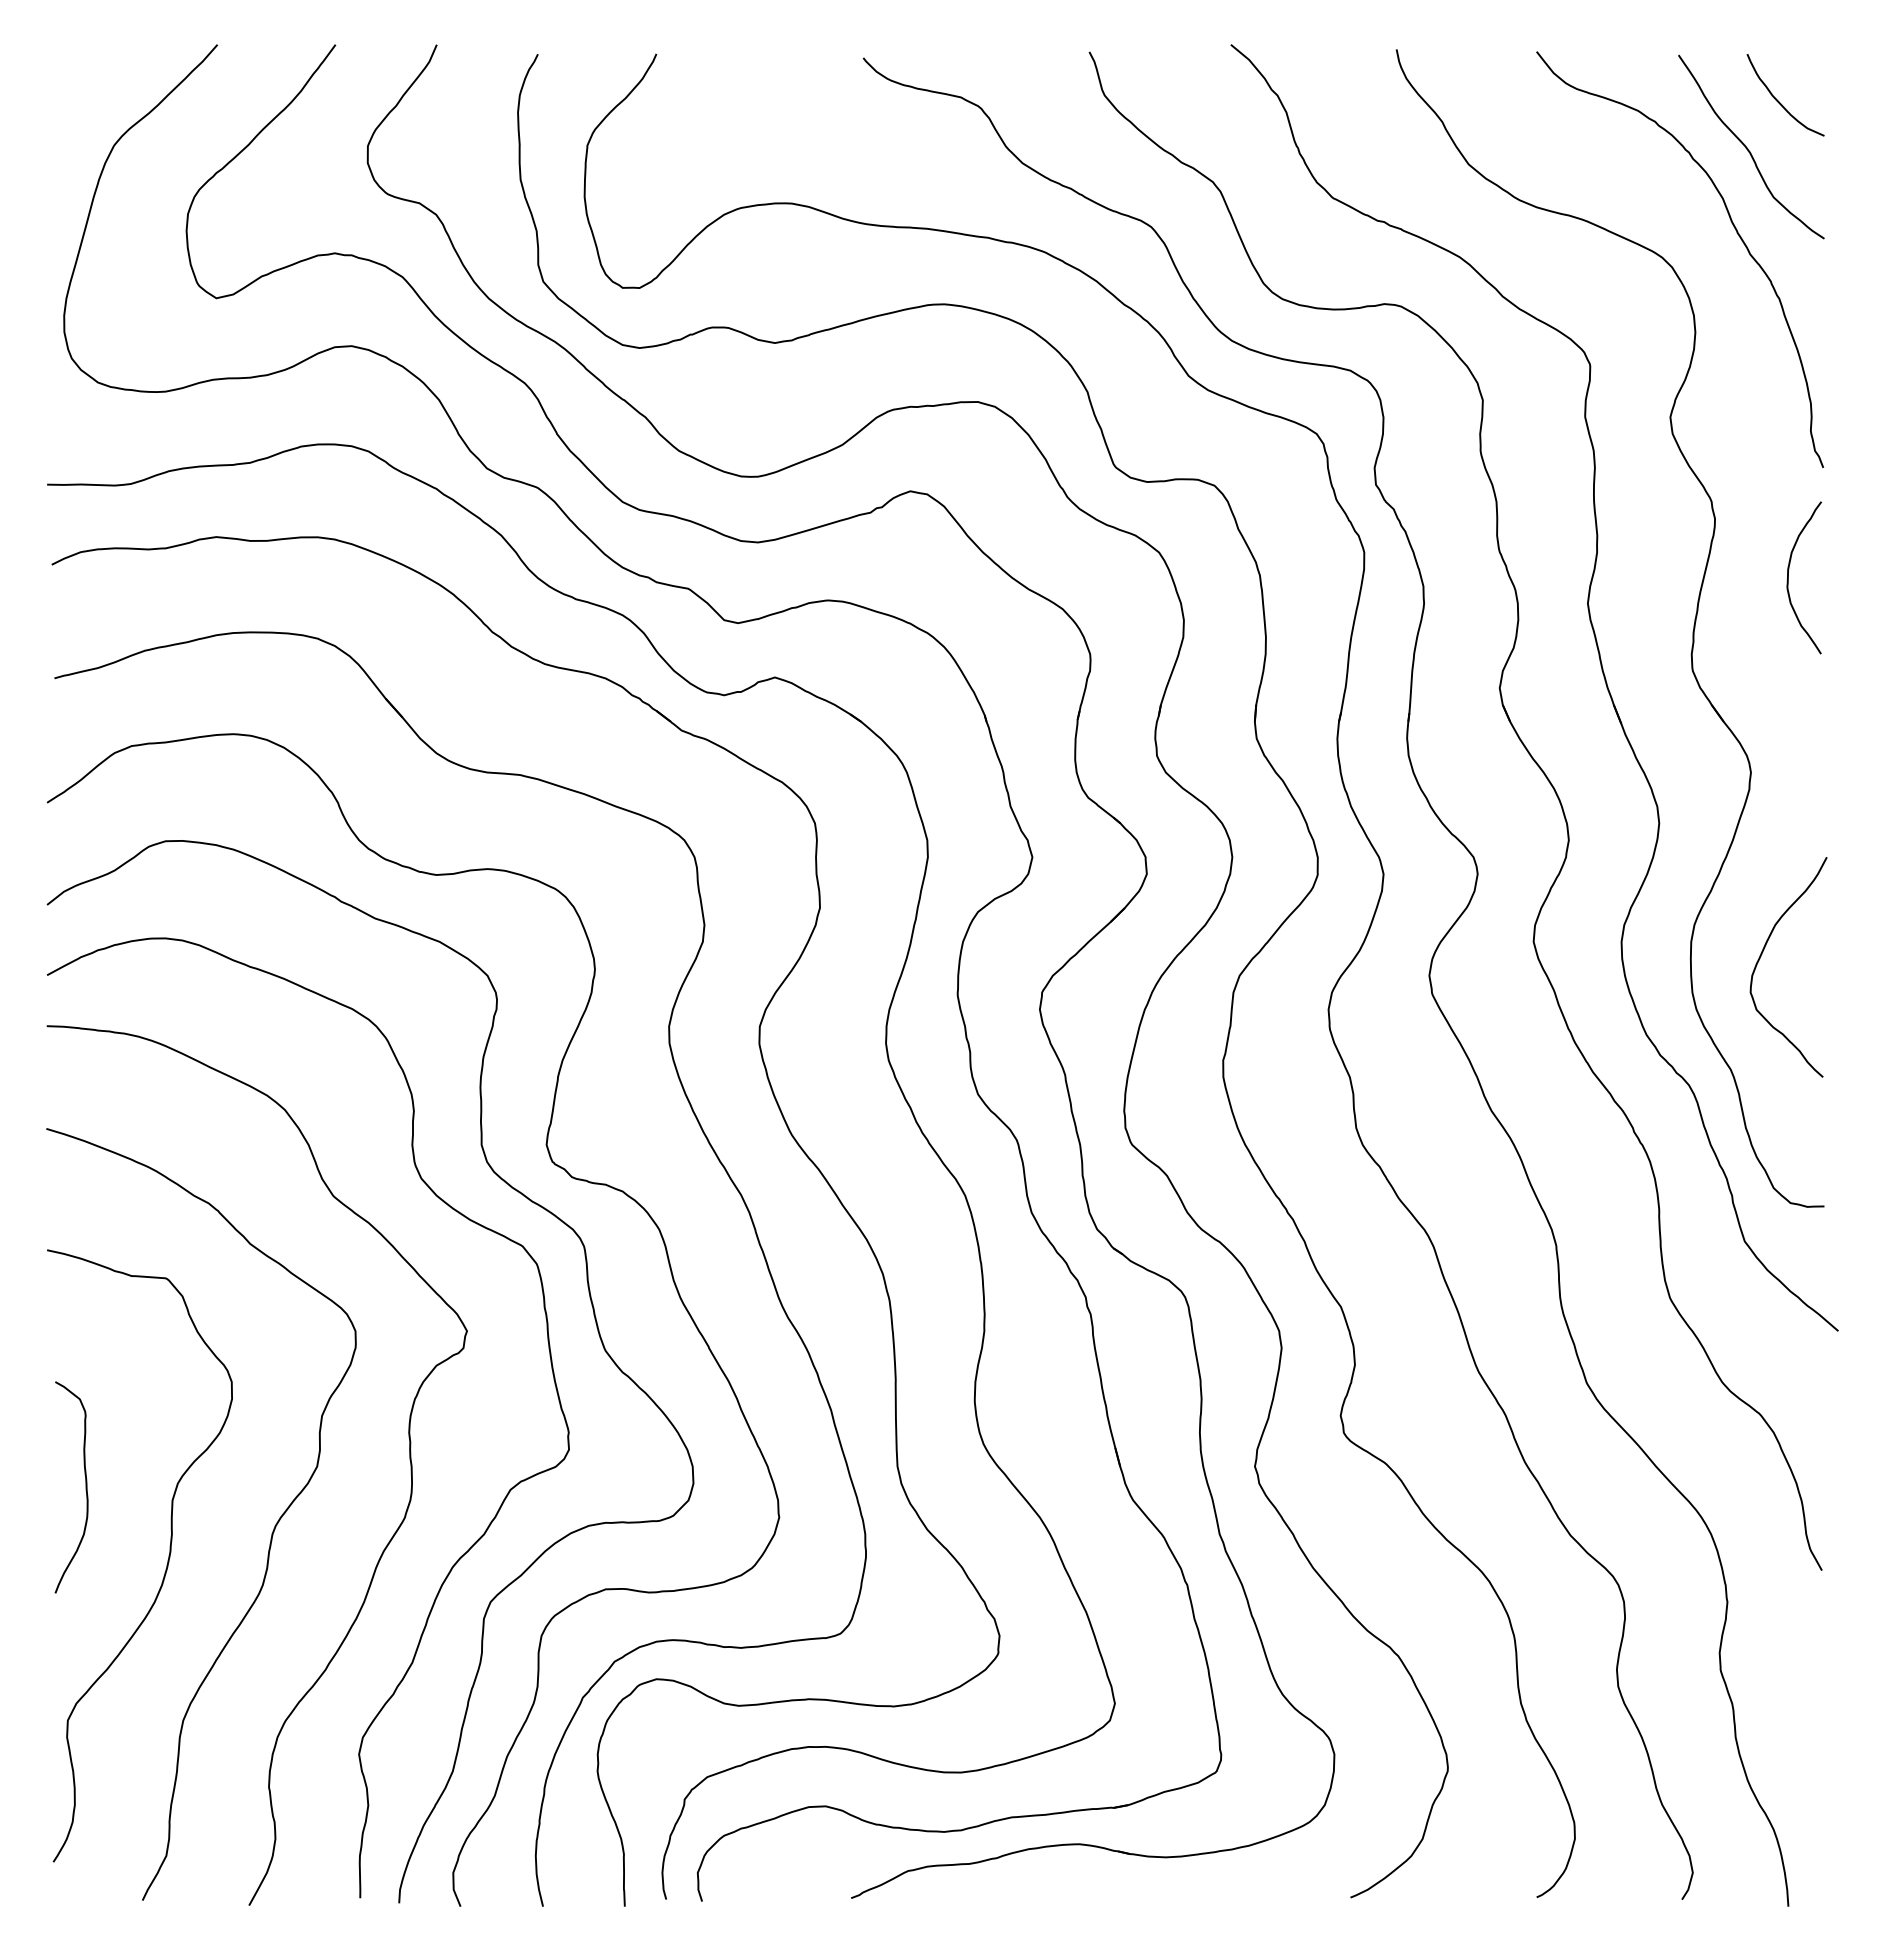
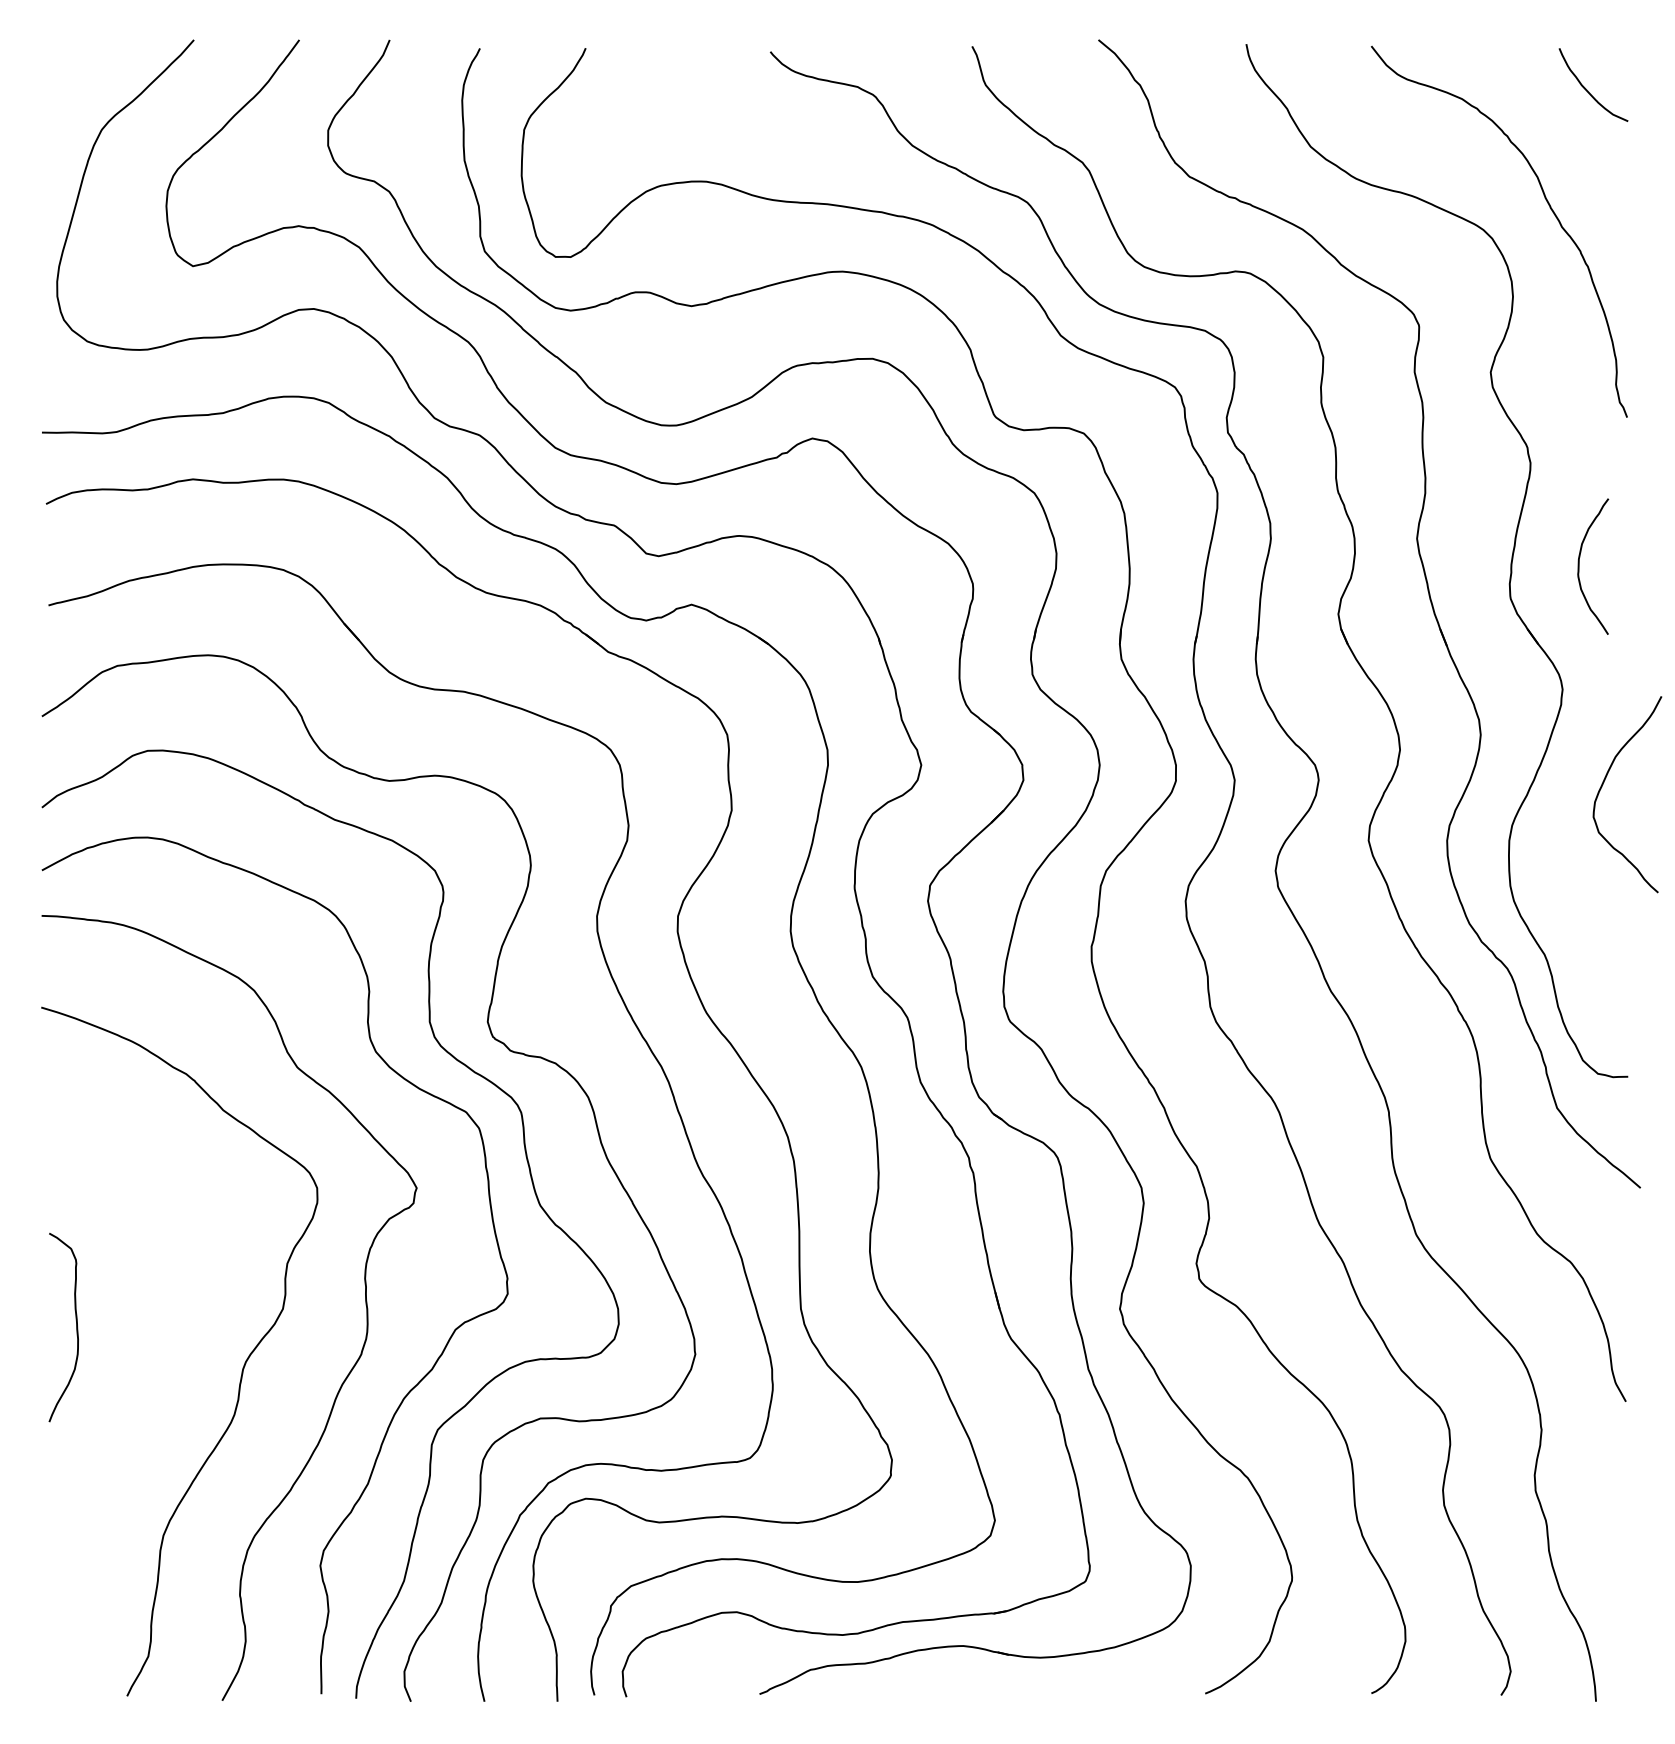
curve: (1748, 148) -> (1560, 132), removed
curve: (1788, 577) -> (1579, 566), moved
curve: (1762, 954) -> (1604, 783), moved
curve: (167, 1560) -> (149, 1392), removed

